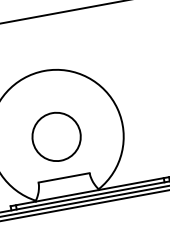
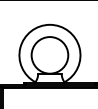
circle: (55, 137) -> (49, 55), size x1.67

